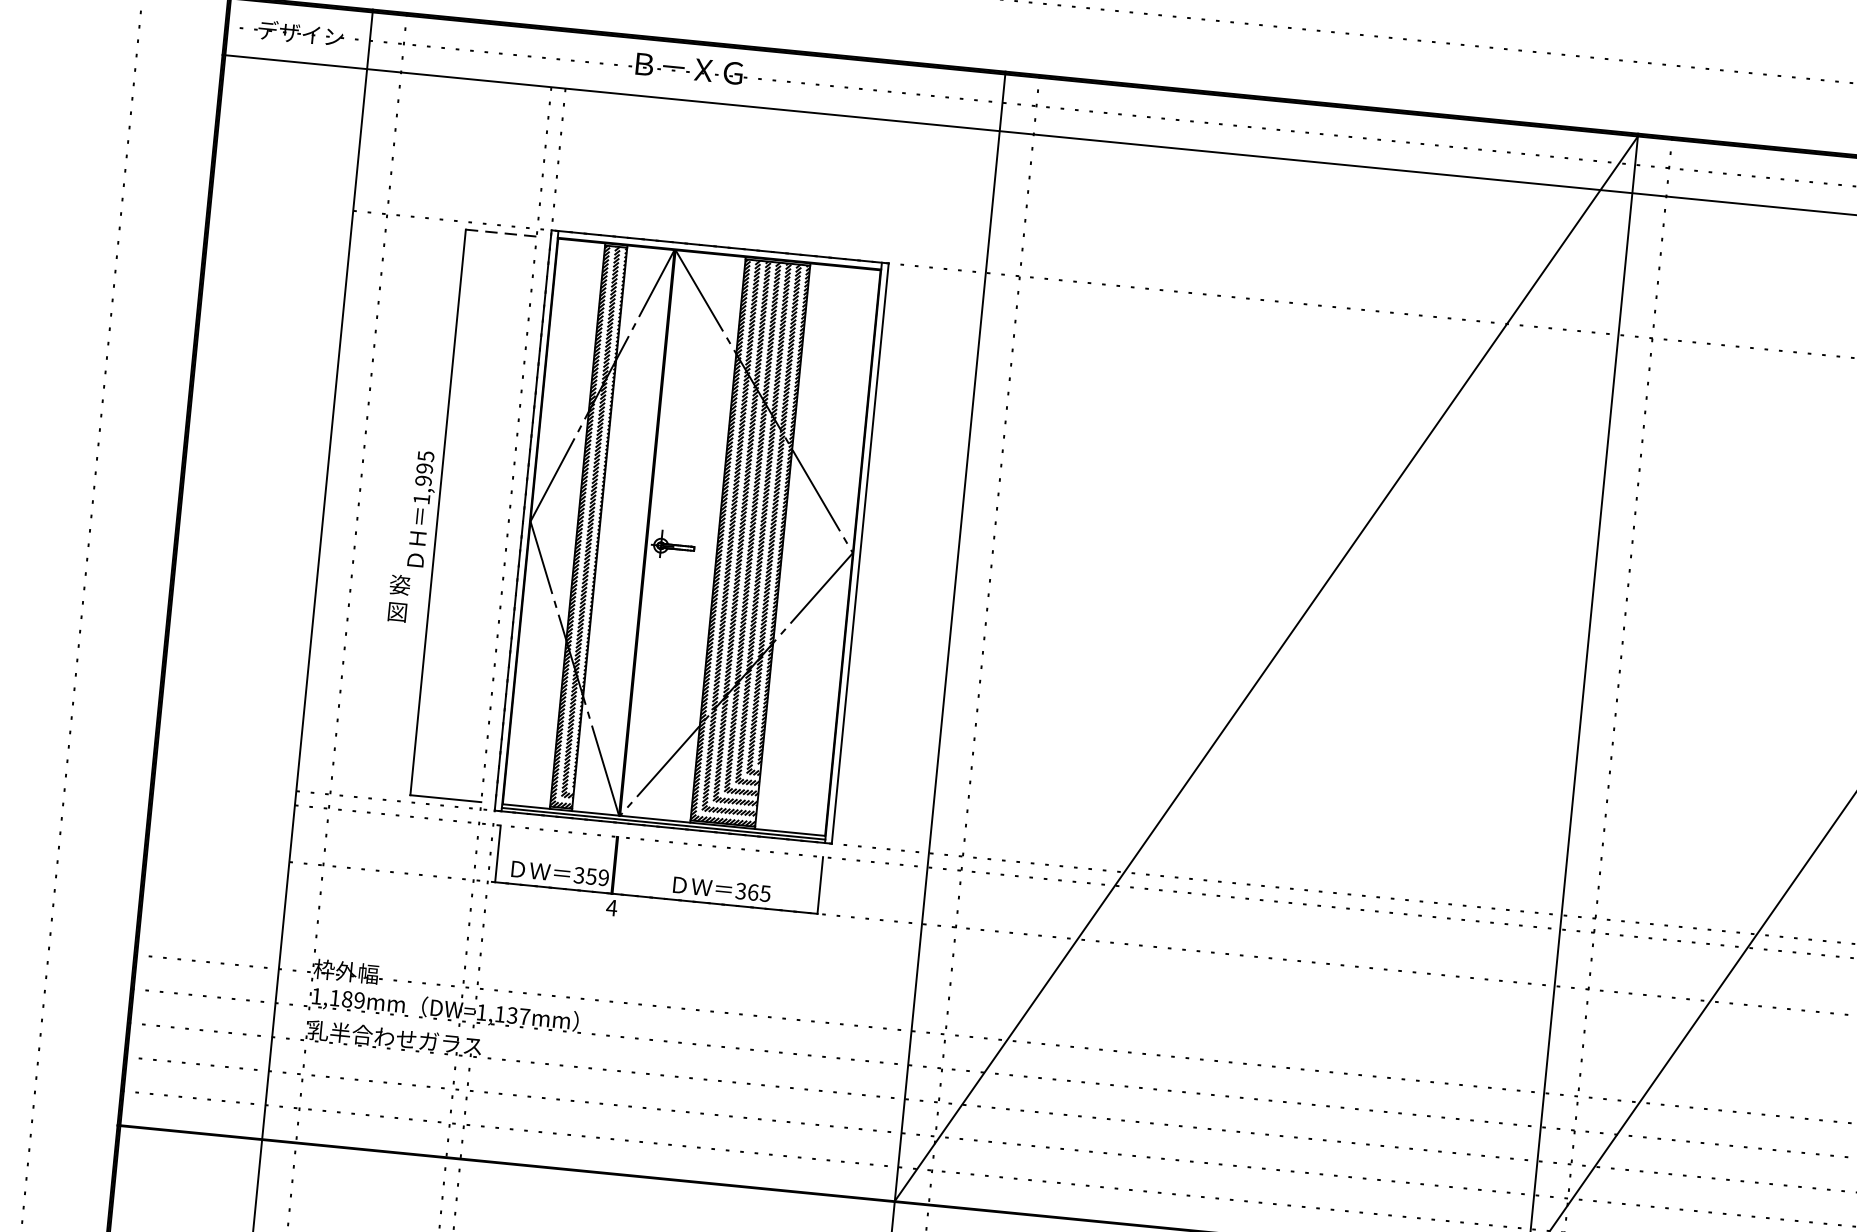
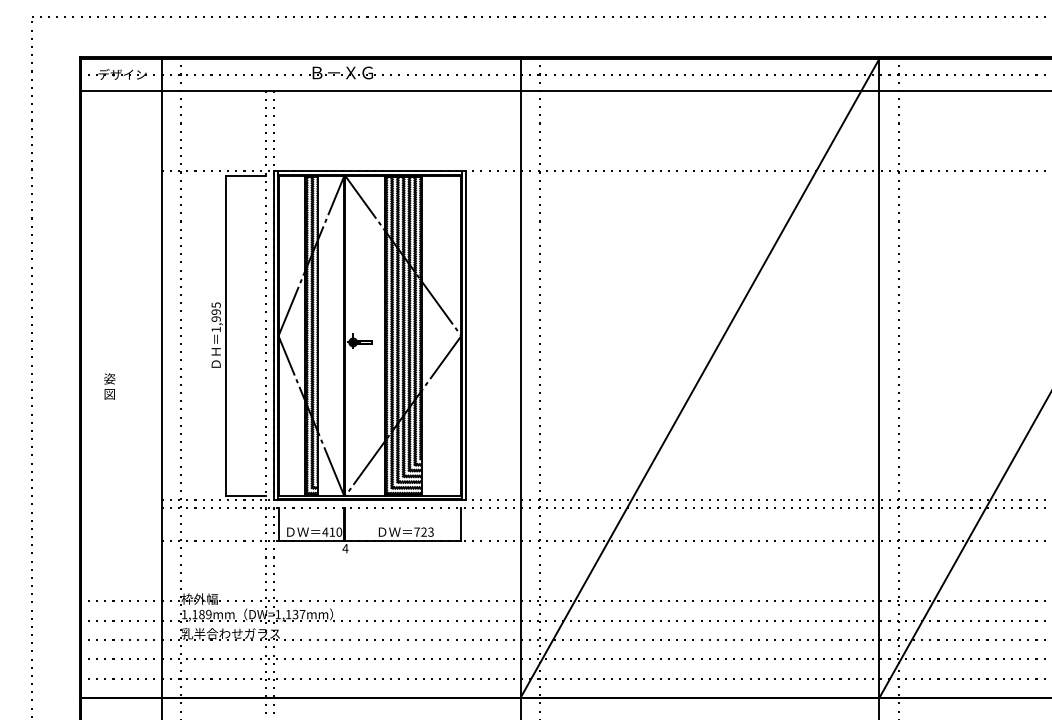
line: (501, 232) -> (246, 175), dashed -> solid
text: (398, 598) -> (109, 386), moved
text: (591, 875) -> (332, 531), 359 -> 410
text: (752, 891) -> (423, 531), 365 -> 723

